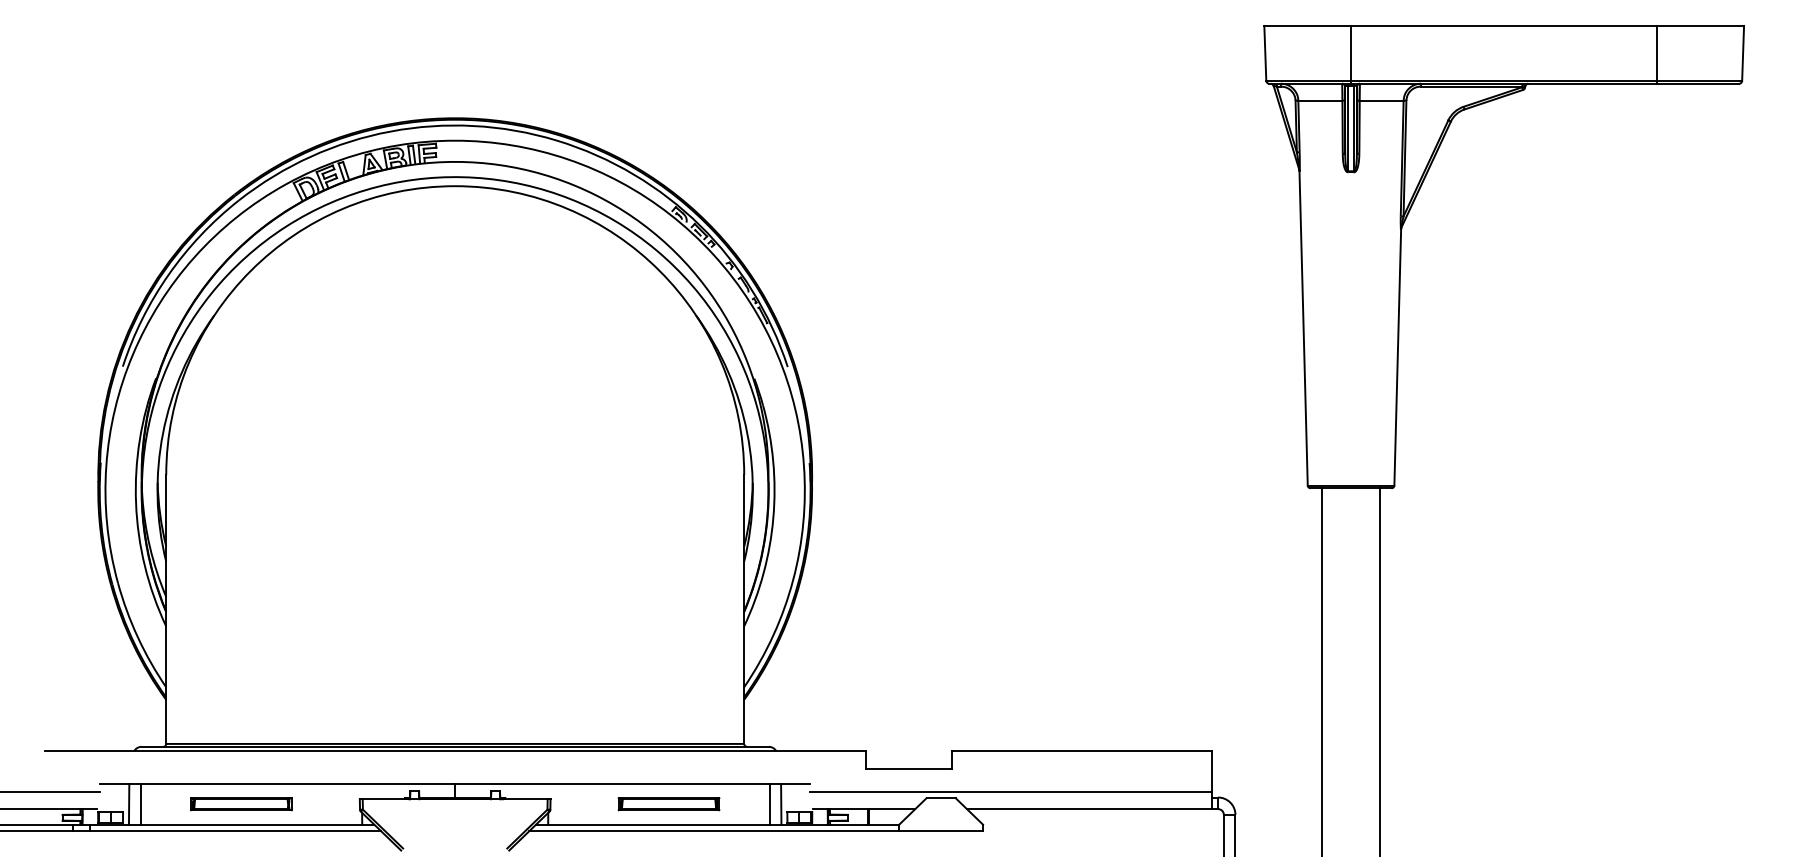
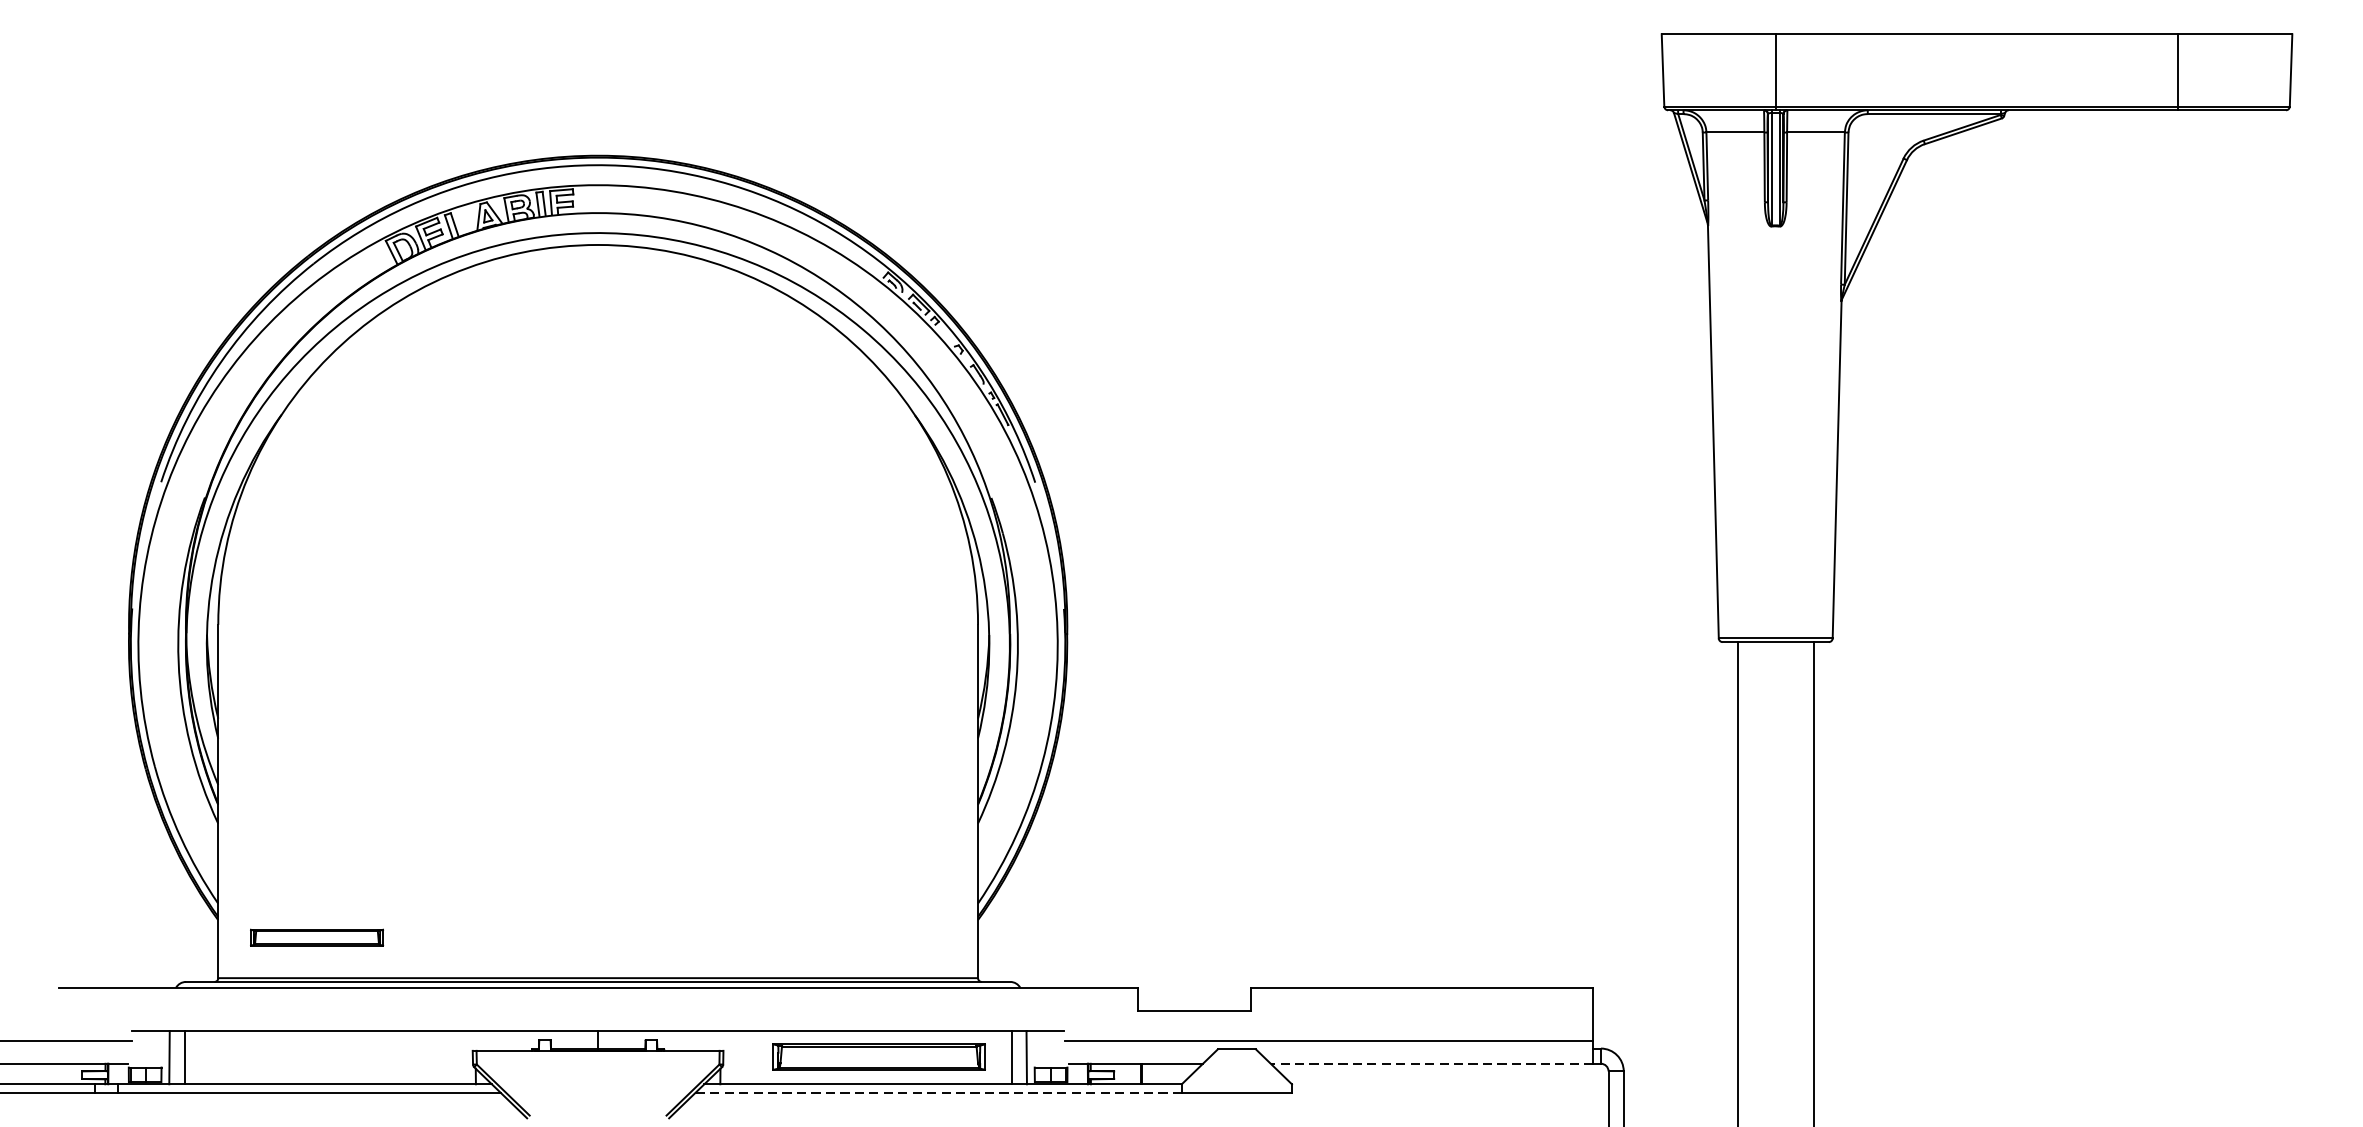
part: (241, 804) -> (317, 938), moved
part: (668, 804) -> (878, 1057), size x1.6
line: (1089, 809) -> (1431, 1064), solid -> dashed
line: (714, 831) -> (938, 1093), solid -> dashed

